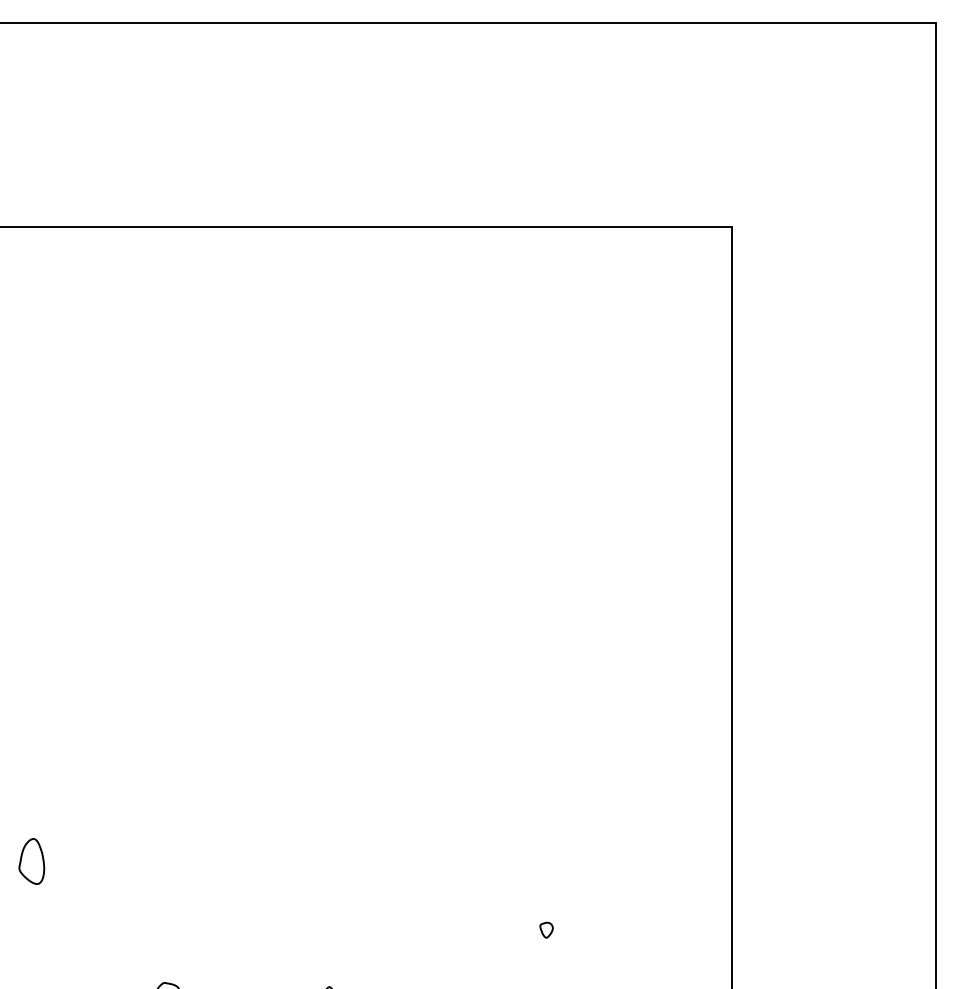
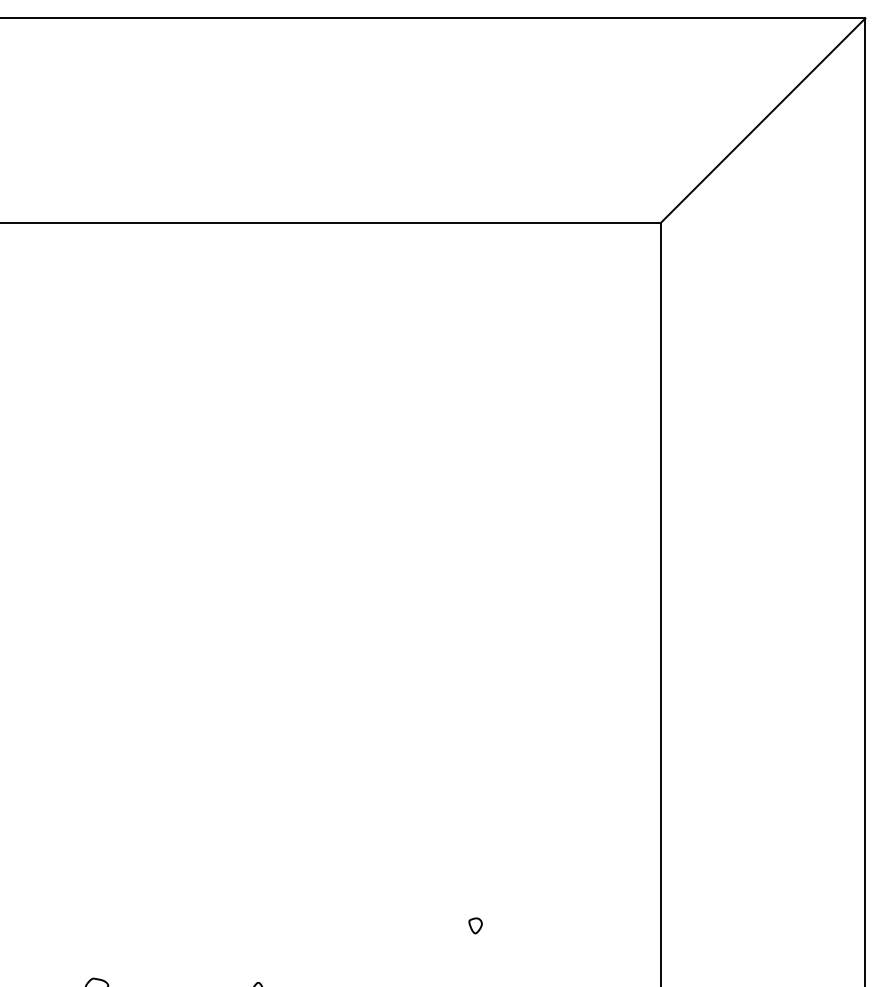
line: (833, 124) -> (762, 120), added

